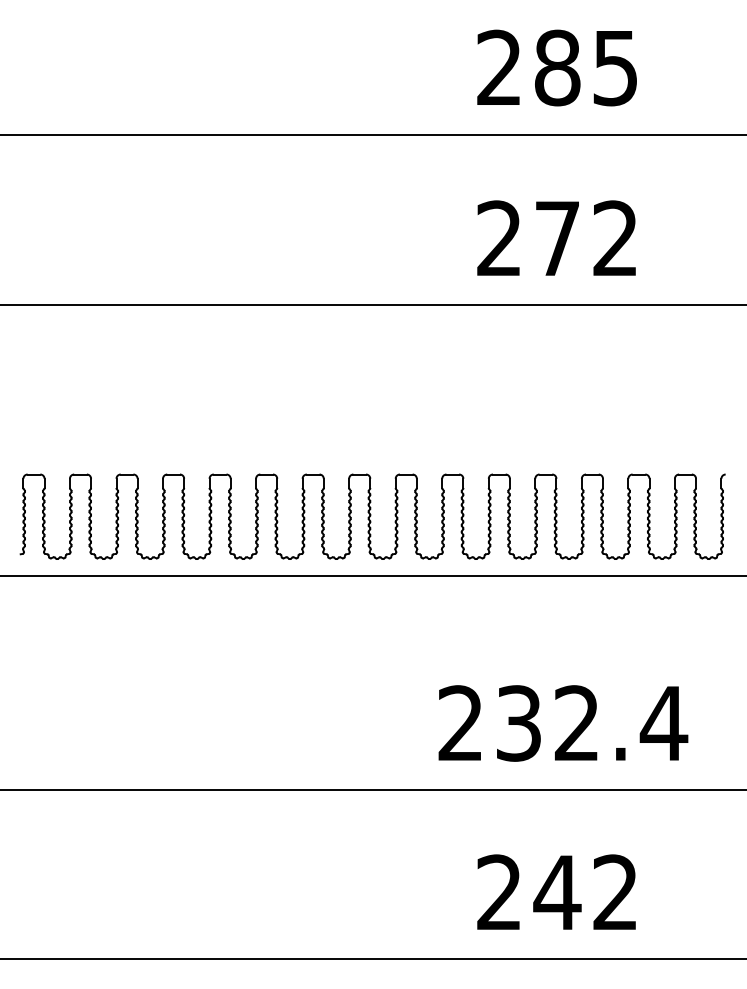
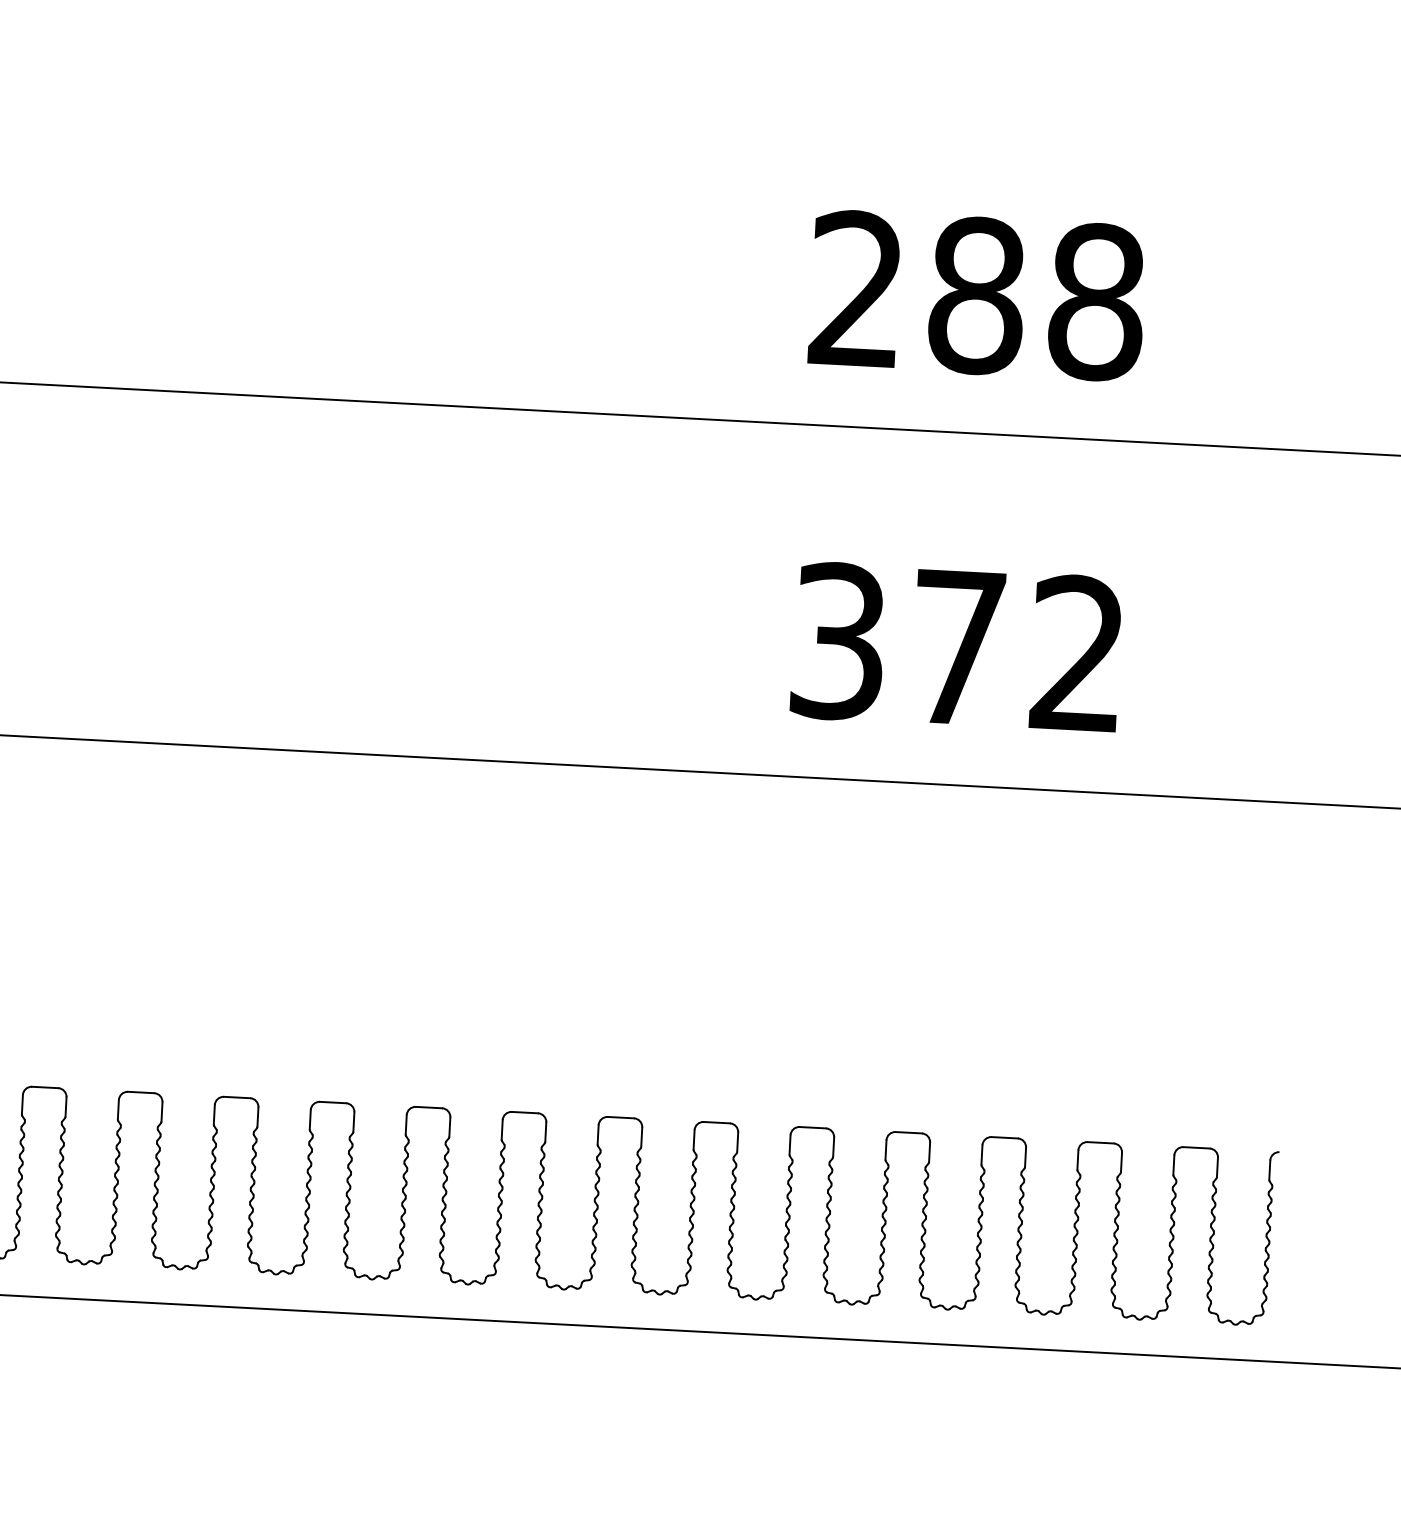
text: (615, 67) -> (1096, 300), 285 -> 288
text: (499, 238) -> (838, 641), 272 -> 372

